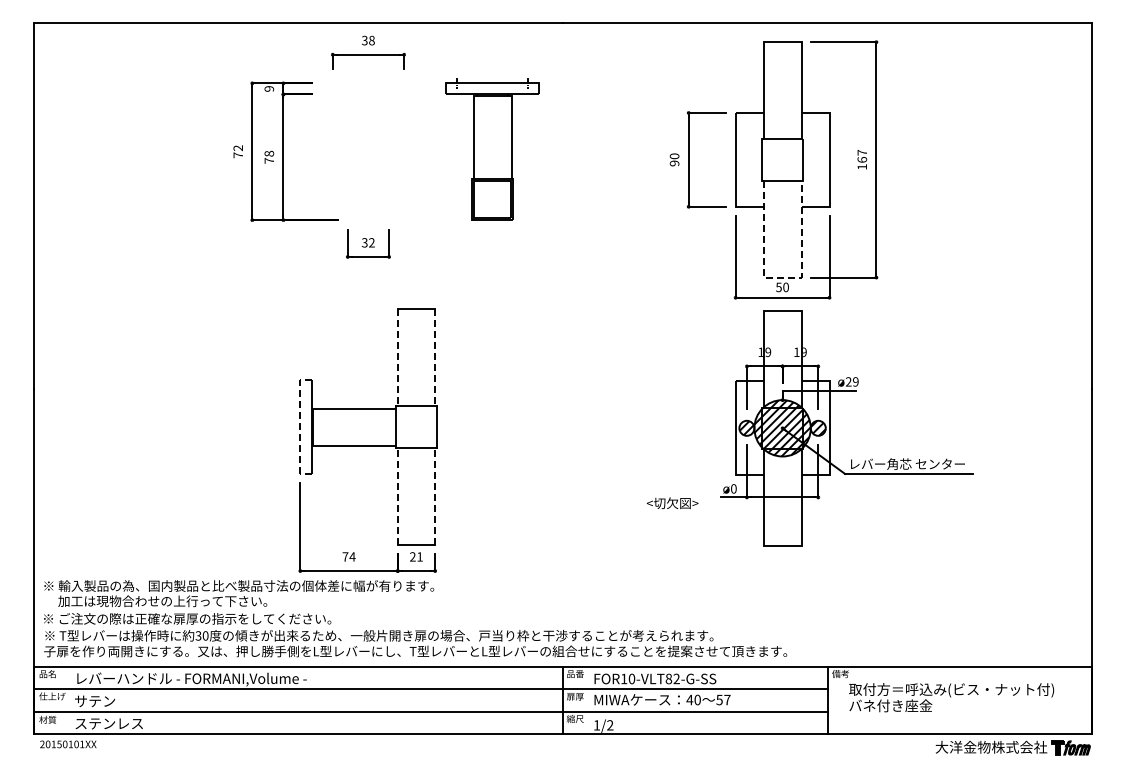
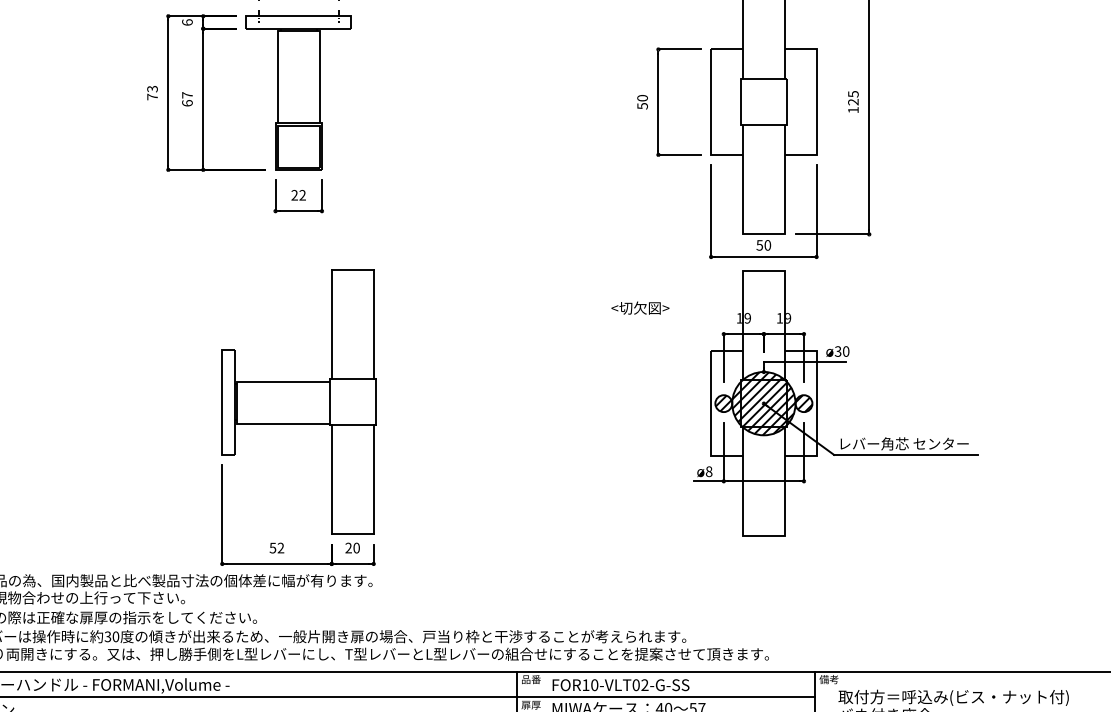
text: (269, 88) -> (187, 22), 9 -> 6
text: (238, 148) -> (152, 89), 72 -> 73
part: (492, 149) -> (298, 90), moved
text: (269, 156) -> (187, 98), 78 -> 67
text: (862, 156) -> (853, 98), 167 -> 125
text: (674, 163) -> (642, 106), 90 -> 50
text: (364, 243) -> (294, 196), 32 -> 22
line: (782, 277) -> (763, 234), dashed -> solid
line: (397, 357) -> (331, 324), dashed -> solid
line: (435, 357) -> (374, 324), dashed -> solid
text: (851, 381) -> (841, 351), ø29 -> ø30
line: (300, 427) -> (222, 402), dashed -> solid
text: (733, 488) -> (708, 471), ø0 -> ø8
line: (397, 496) -> (331, 480), dashed -> solid
line: (435, 496) -> (374, 480), dashed -> solid
text: (672, 503) -> (640, 308), moved
text: (348, 556) -> (276, 547), 74 -> 52
text: (419, 556) -> (356, 547), 21 -> 20
text: (668, 678) -> (635, 684), FOR10-VLT82-G-SS -> FOR10-VLT02-G-SS

